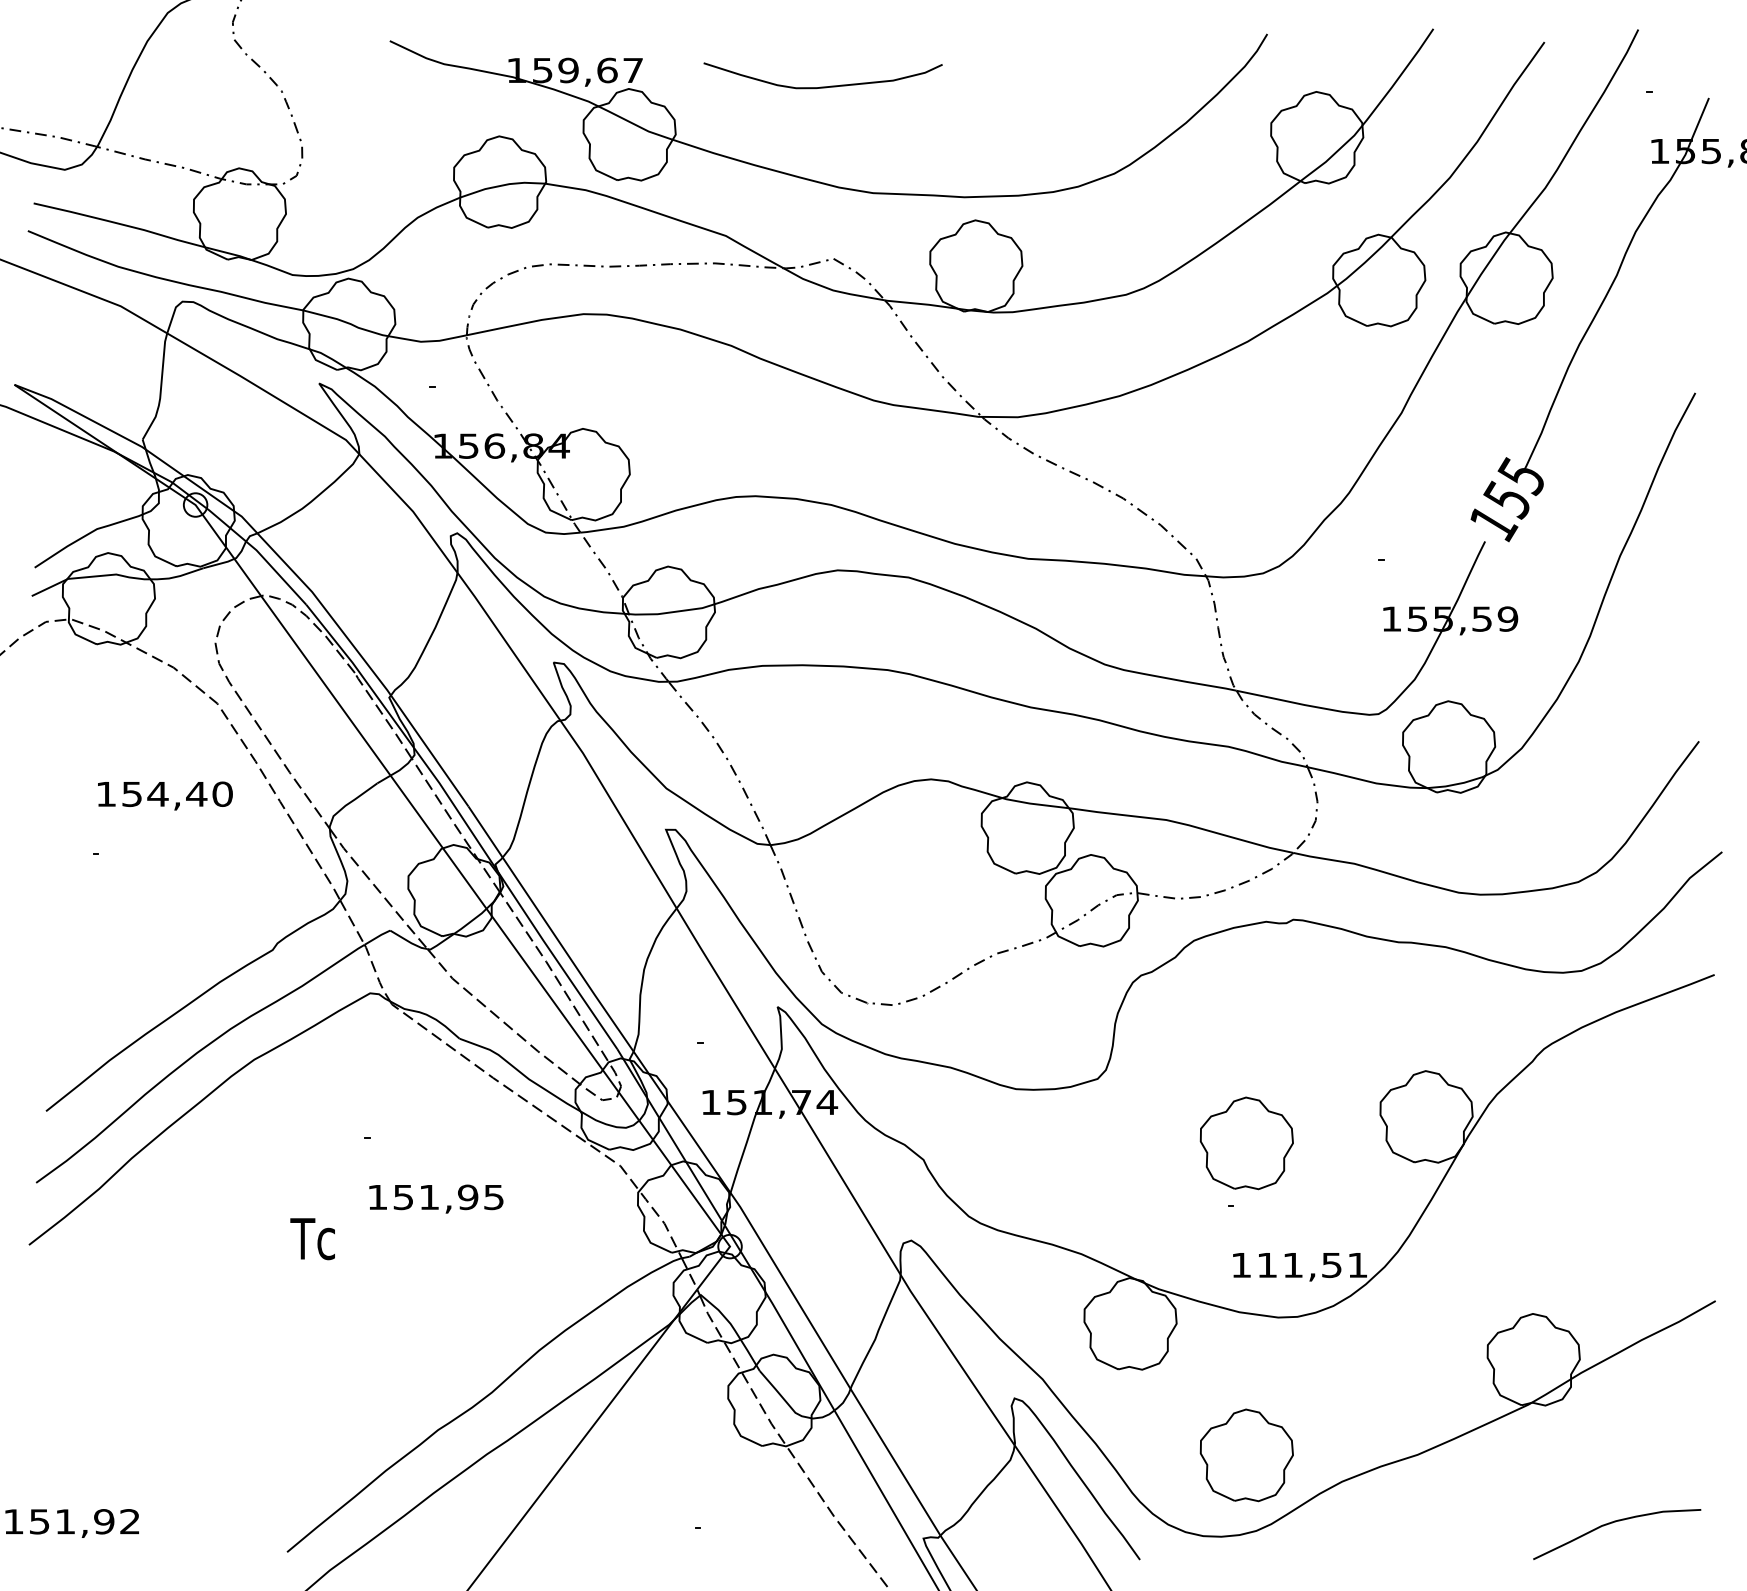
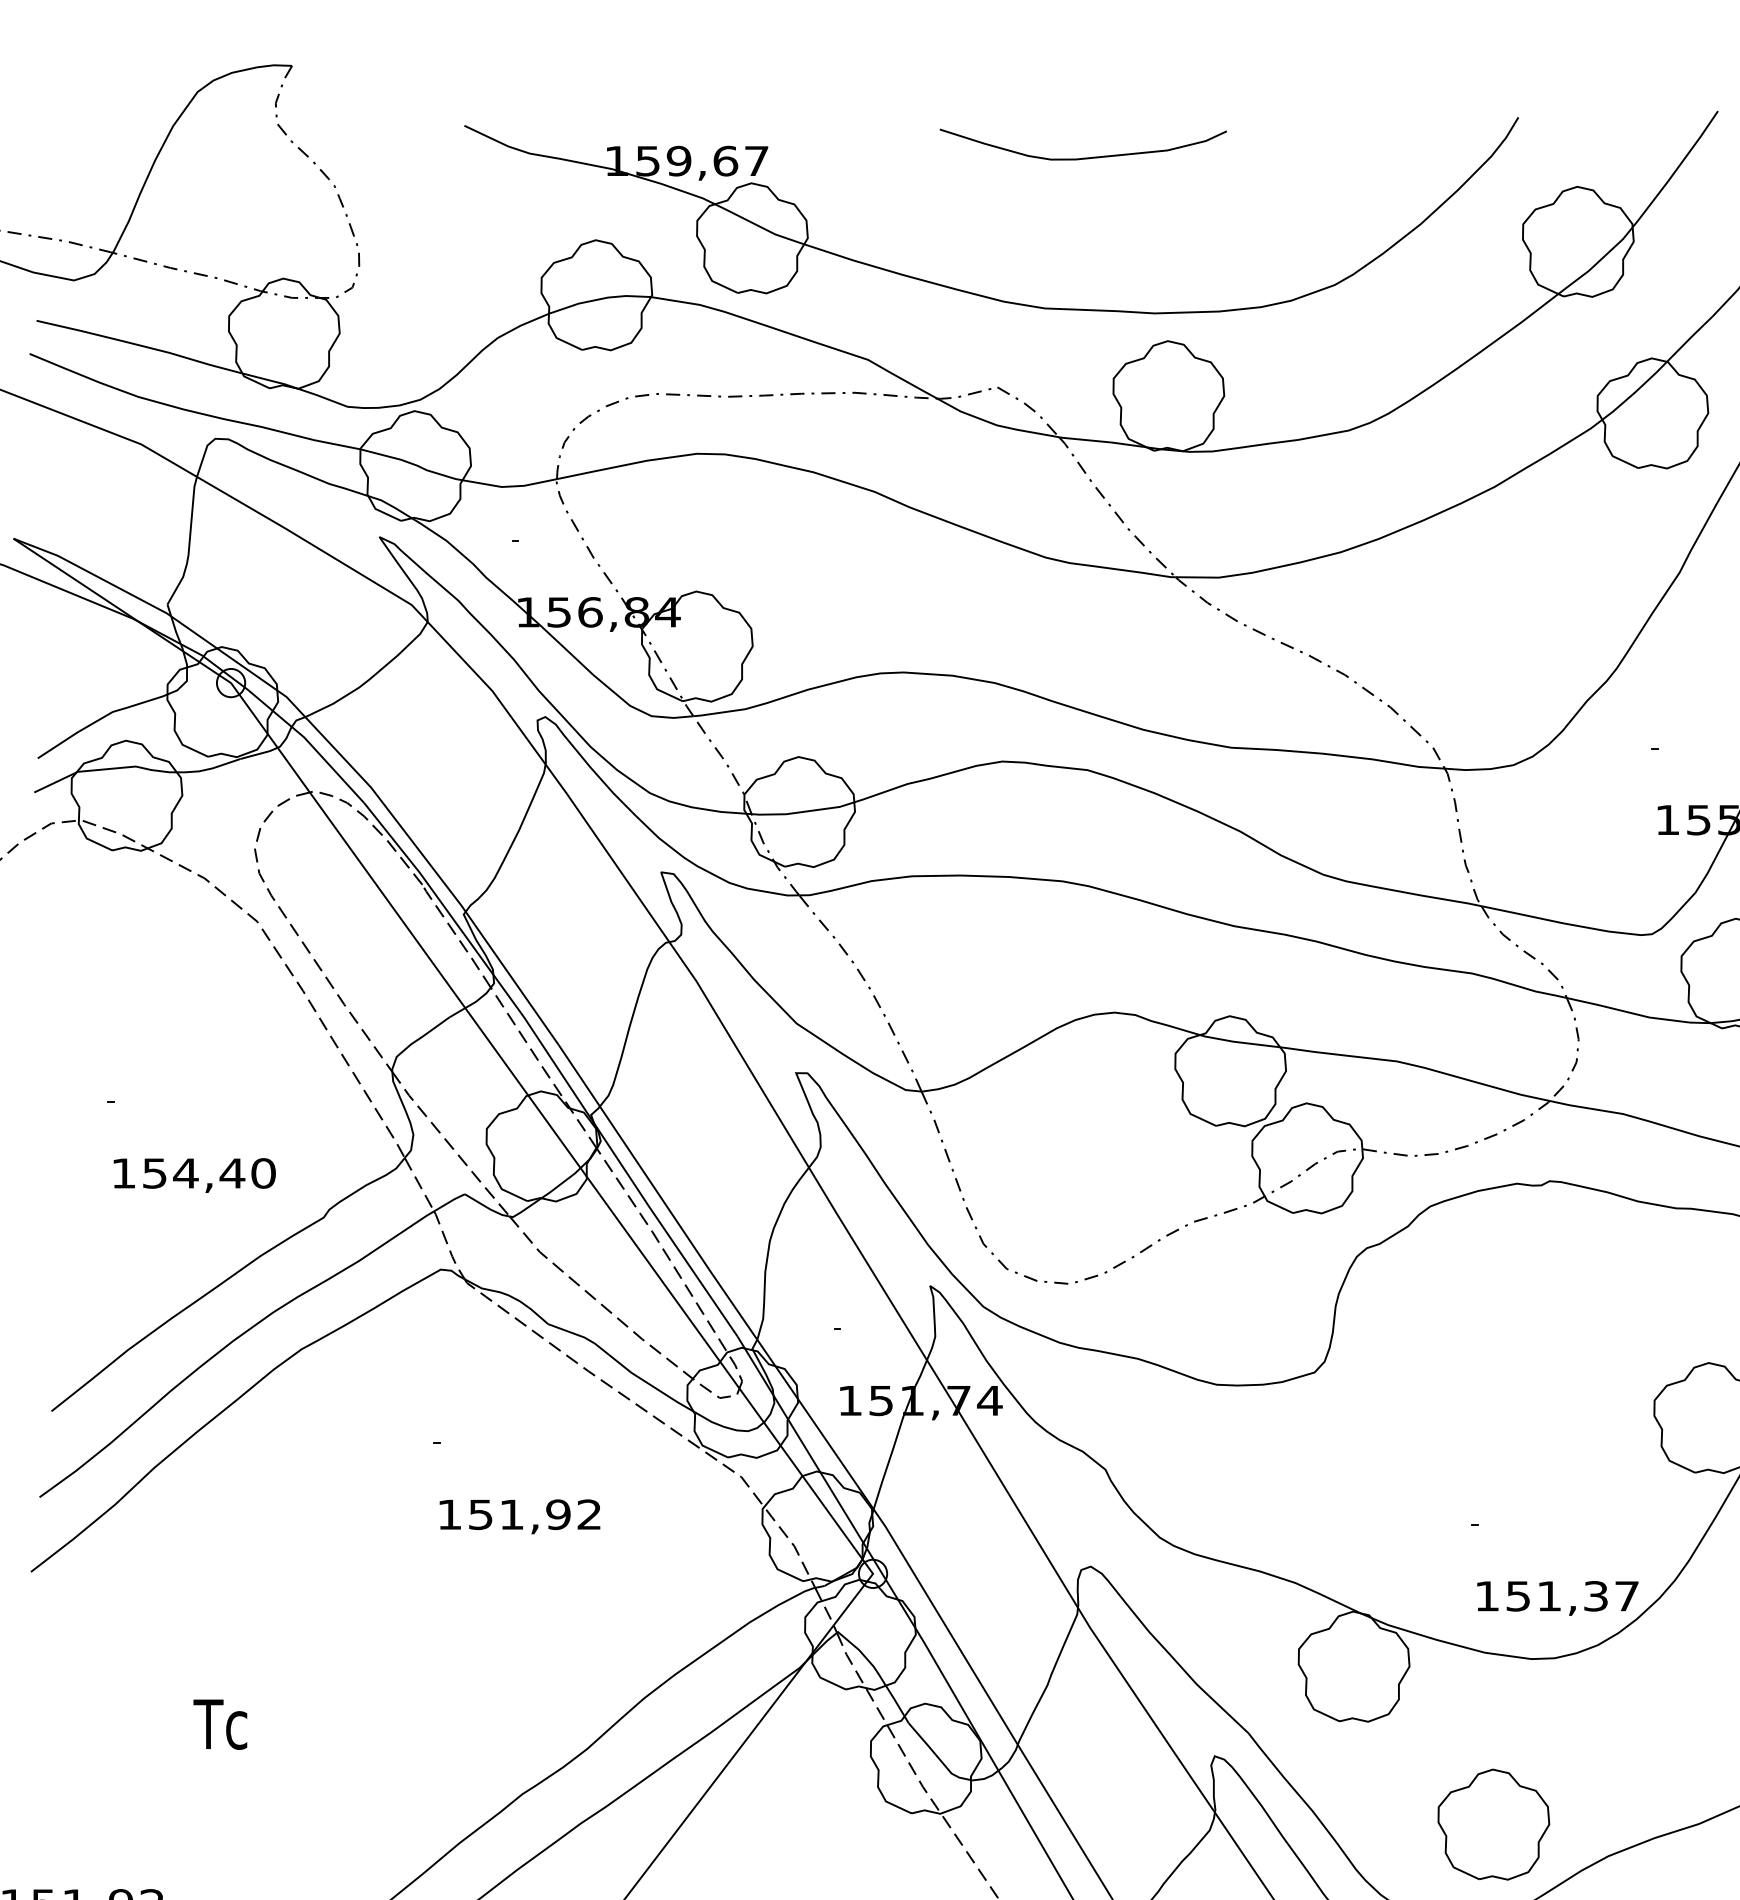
curve: (822, 86) -> (1082, 157), moved
text: (165, 795) -> (194, 1174), moved
part: (1246, 1143) -> (1493, 1450), removed
text: (493, 1197) -> (588, 1514), 151,95 -> 151,92
text: (312, 1239) -> (220, 1725), moved
text: (1312, 1265) -> (1572, 1596), 111,51 -> 151,37

